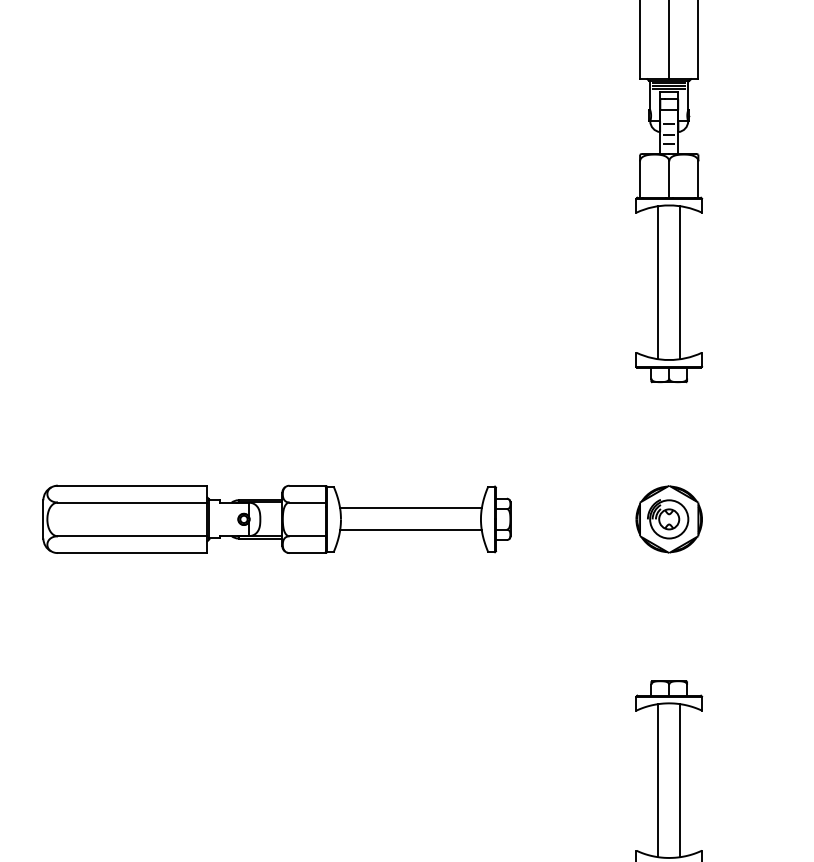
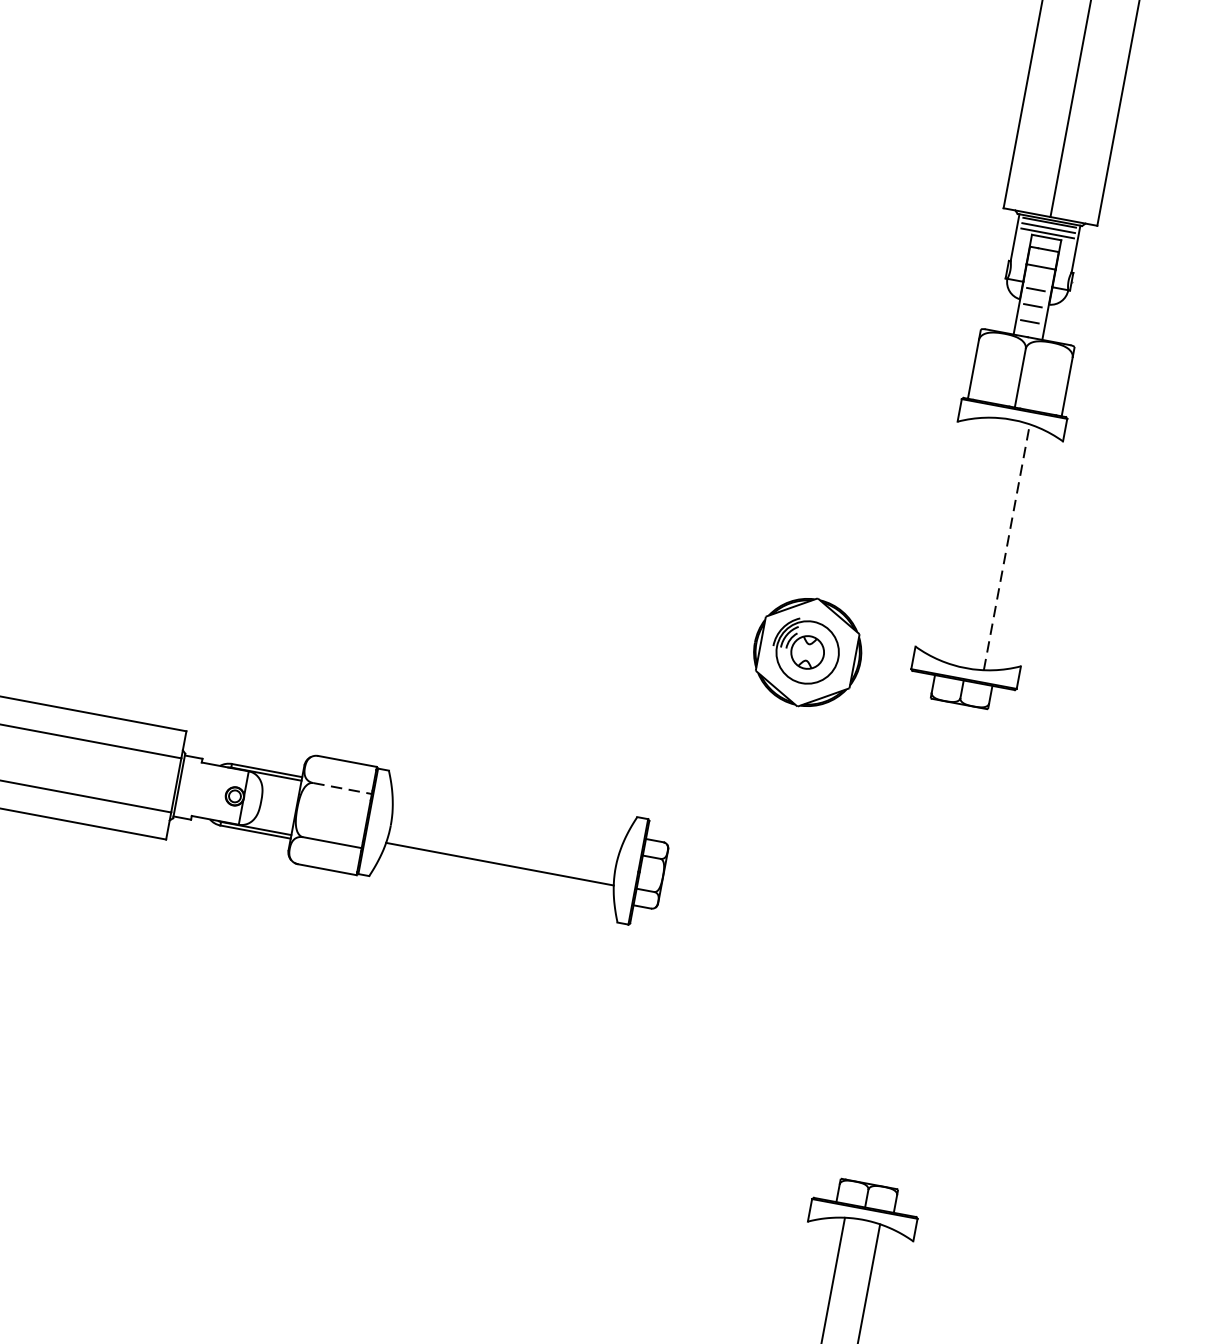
line: (658, 282) -> (972, 540), removed
line: (680, 282) -> (1007, 547), solid -> dashed
line: (308, 502) -> (343, 788), solid -> dashed
line: (410, 508) -> (505, 828), removed
part: (668, 519) -> (806, 652), moved

